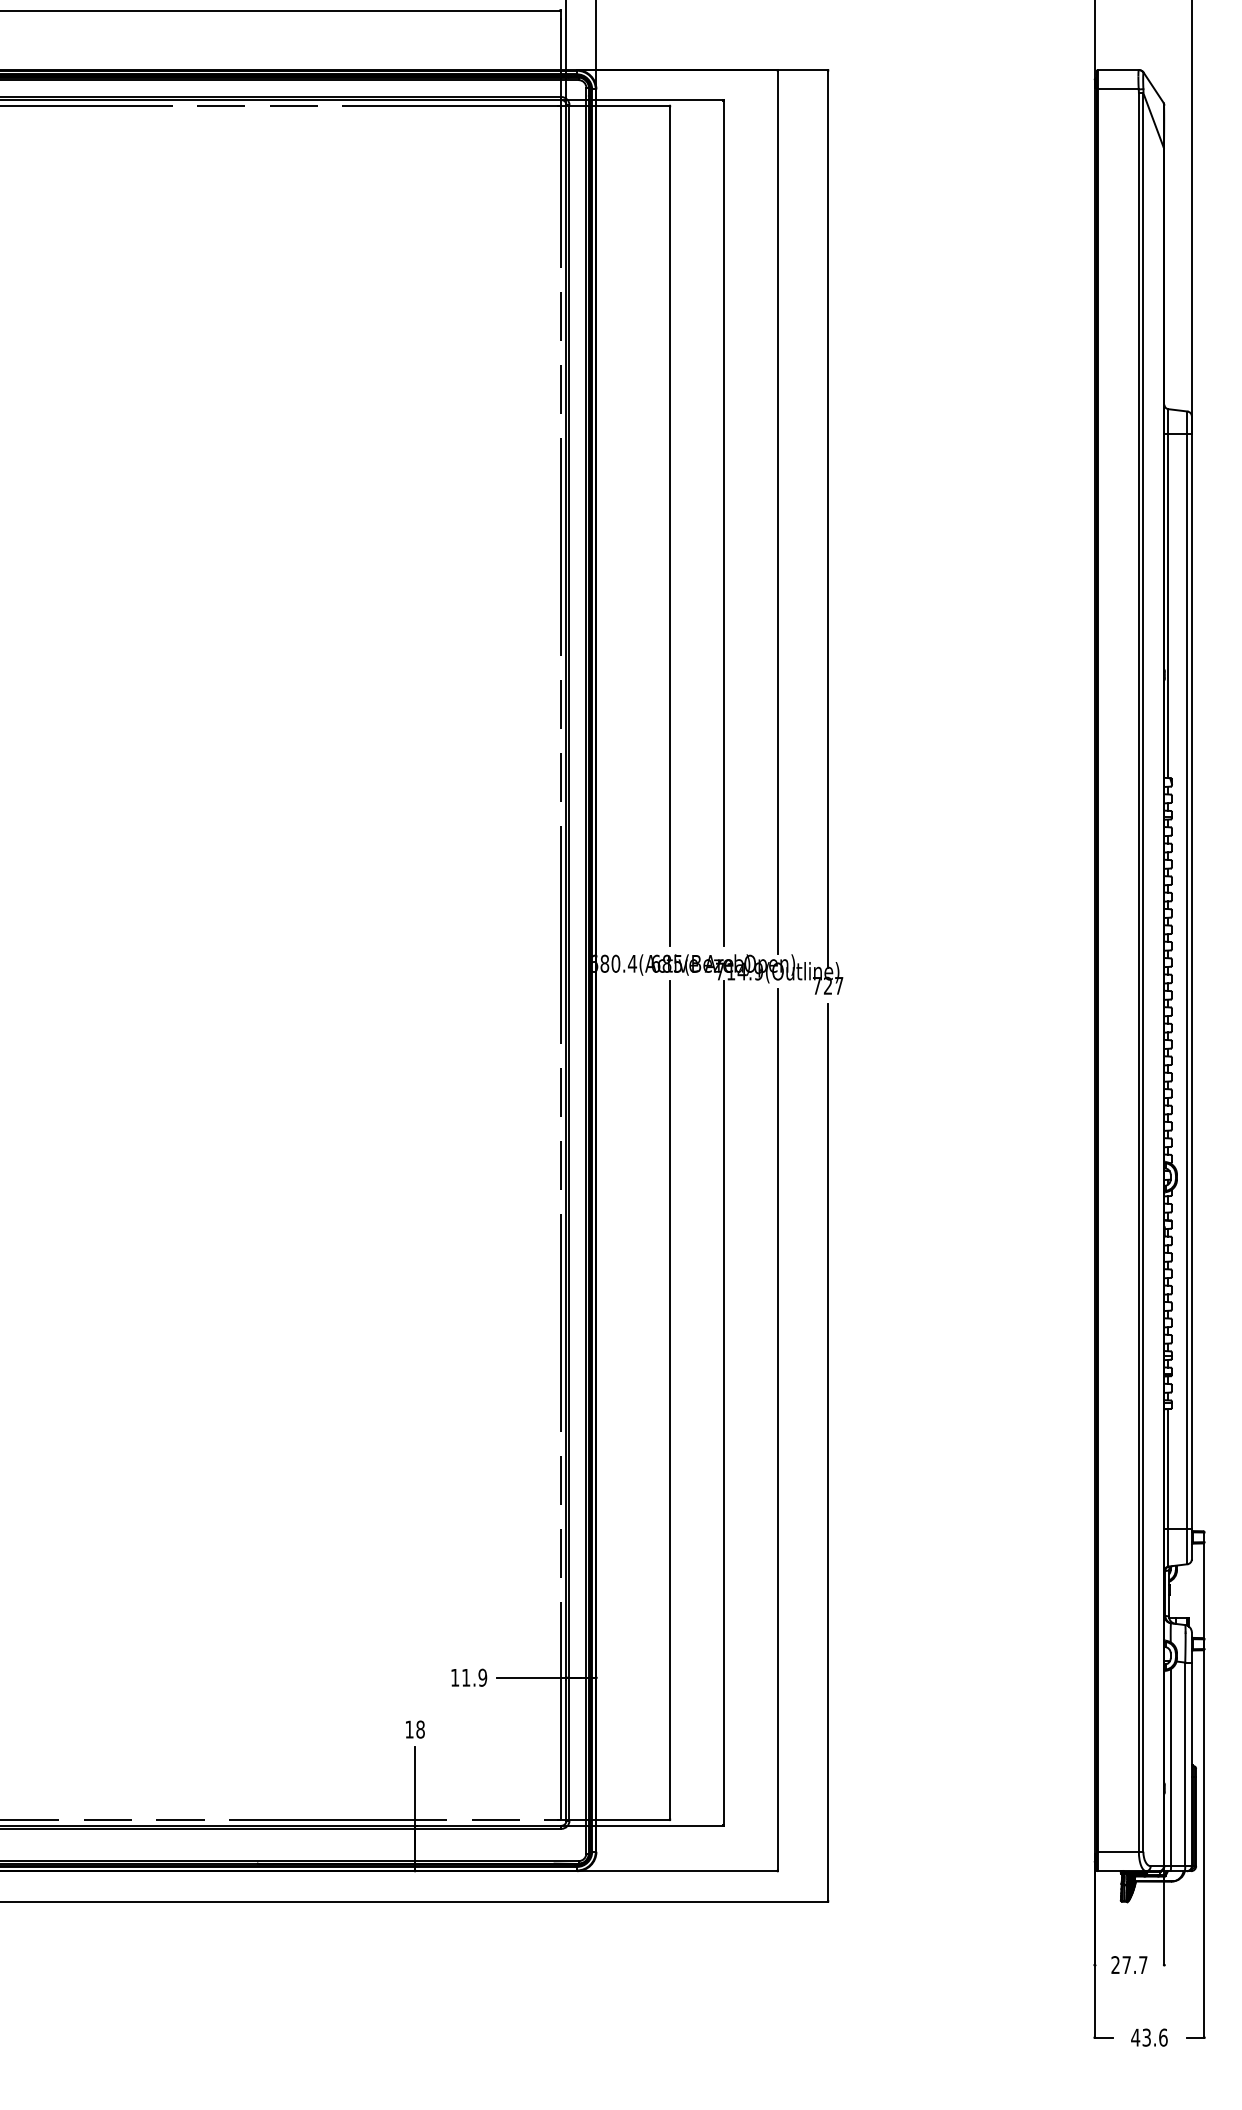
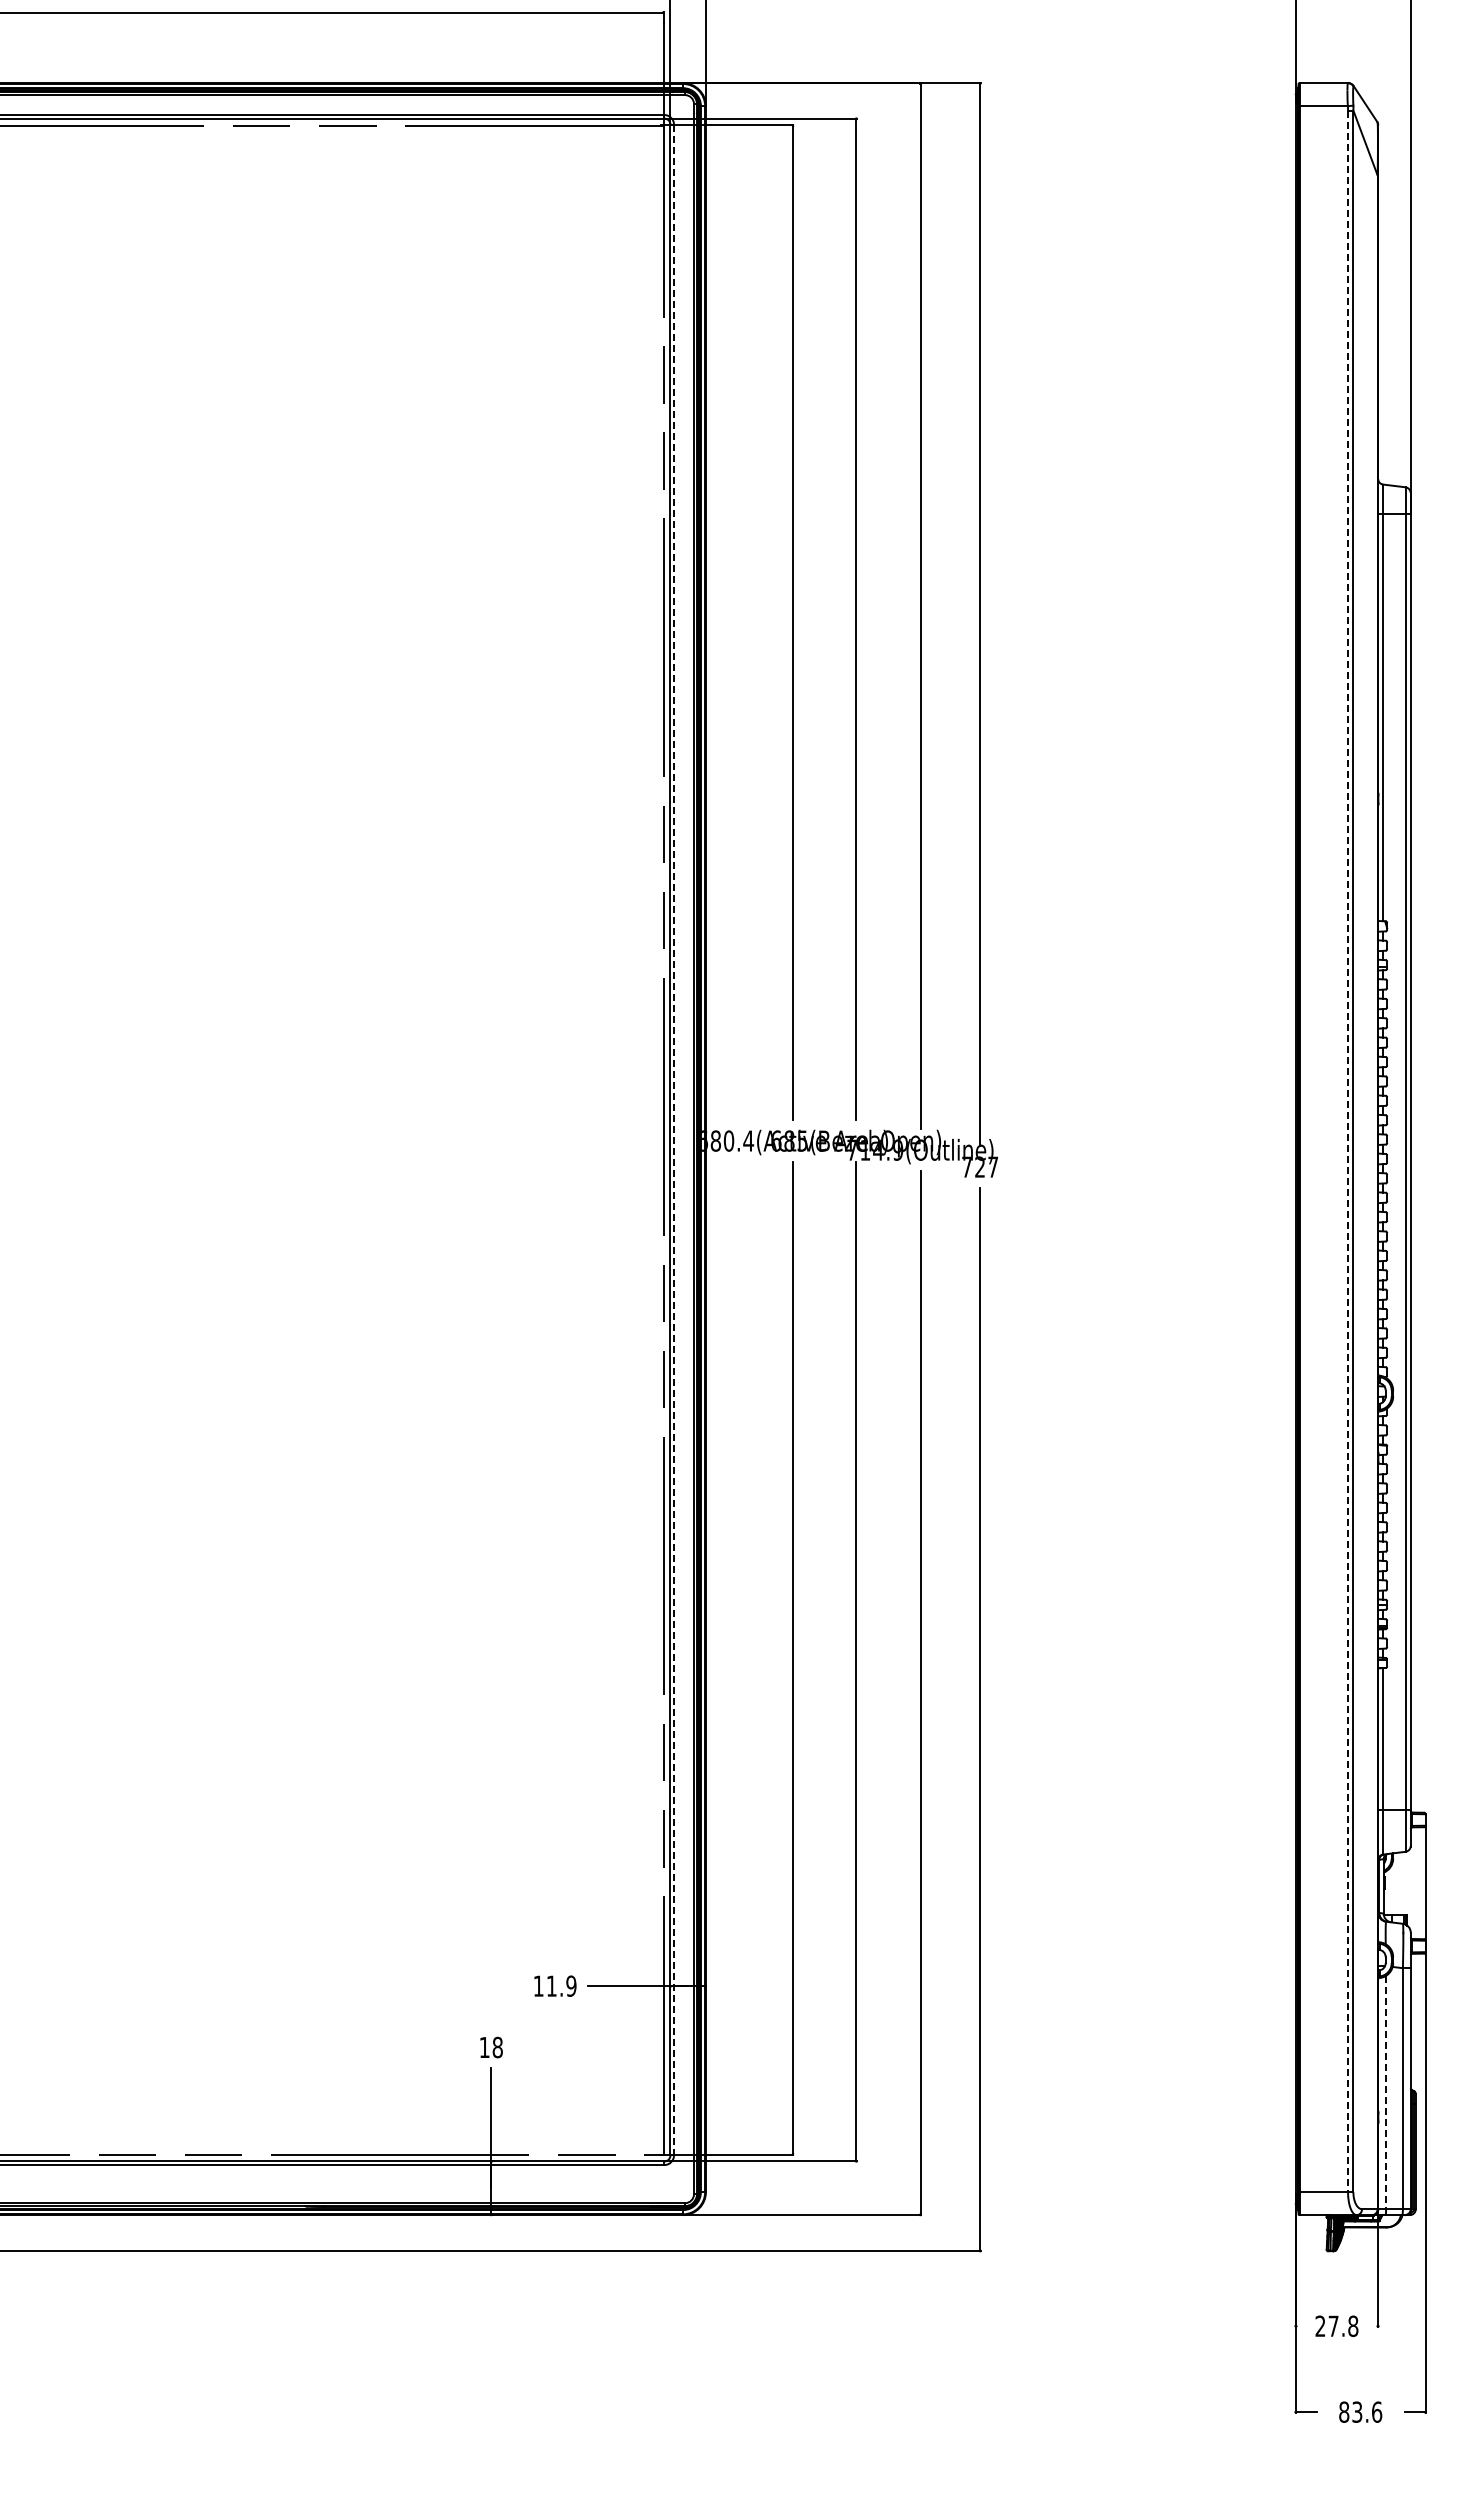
line: (569, 963) -> (674, 1140), solid -> dashed
line: (1139, 972) -> (1348, 1151), solid -> dashed
line: (1171, 1767) -> (1386, 2092), solid -> dashed
text: (1143, 1965) -> (1353, 2326), 27.7 -> 27.8
text: (1135, 2037) -> (1343, 2411), 43.6 -> 83.6

